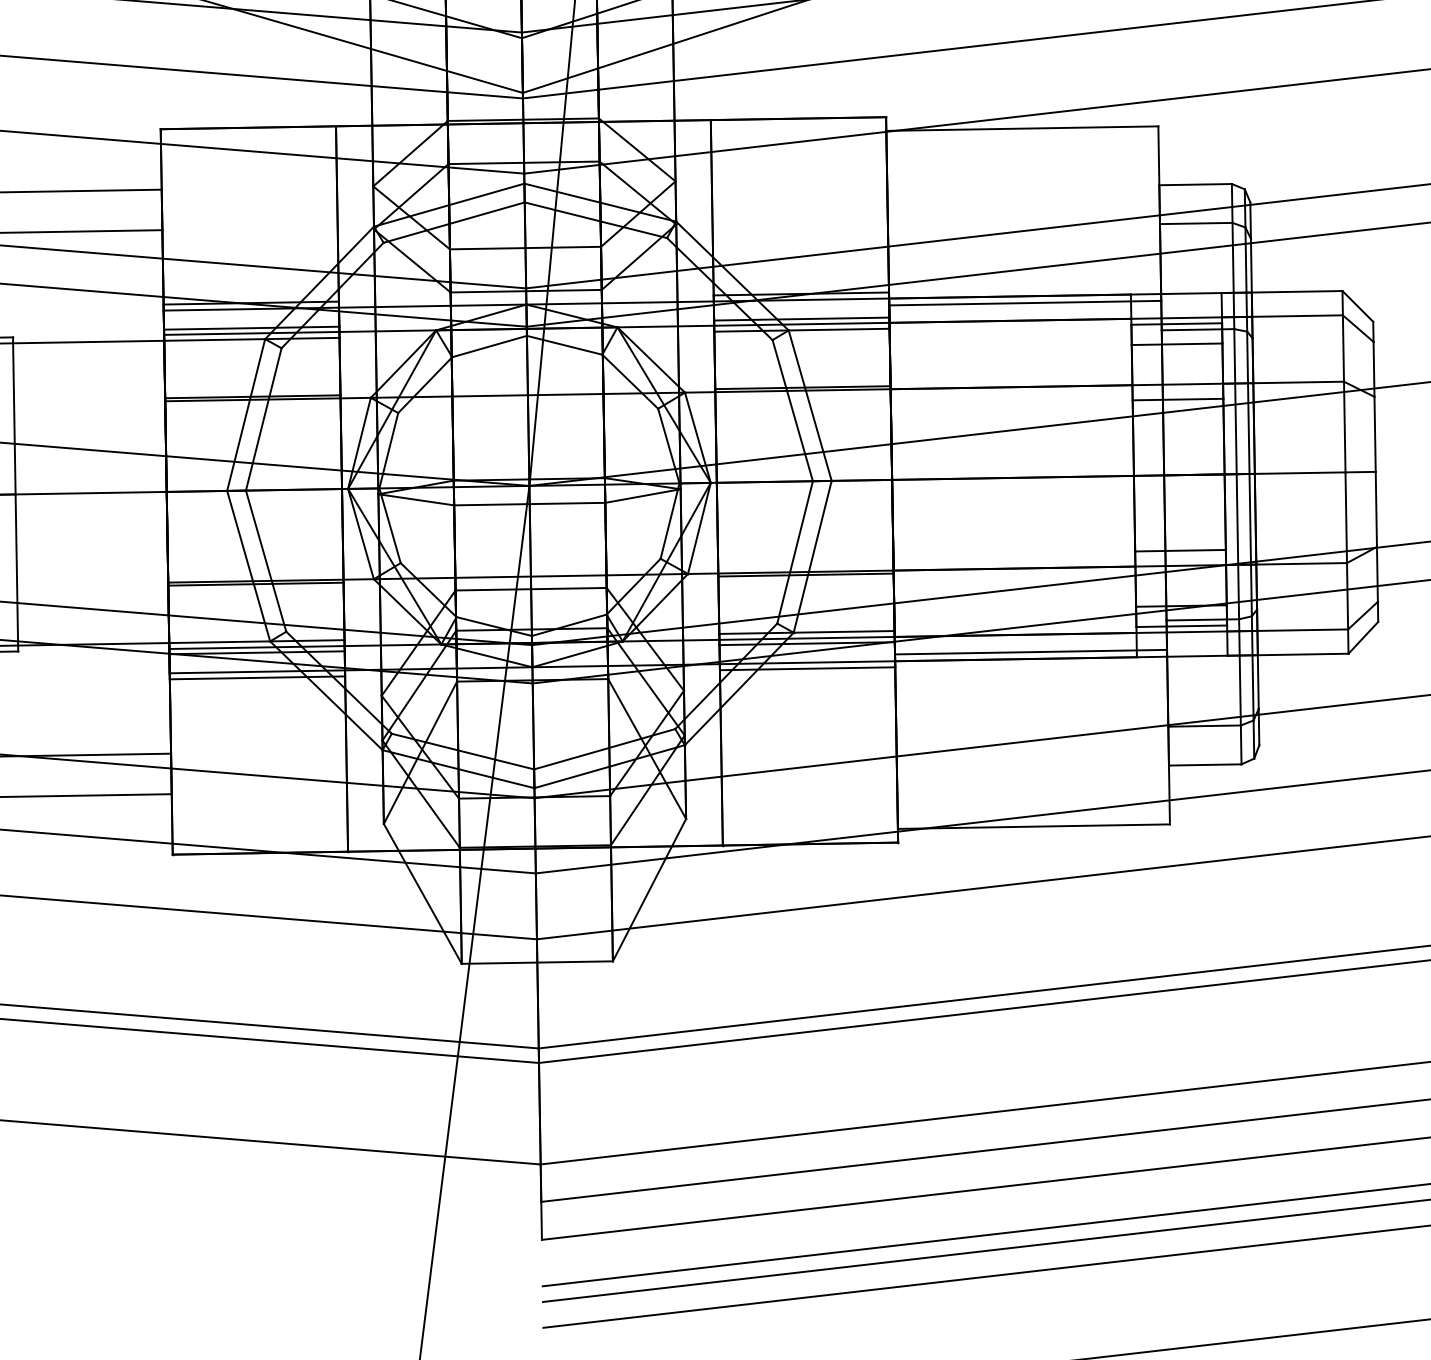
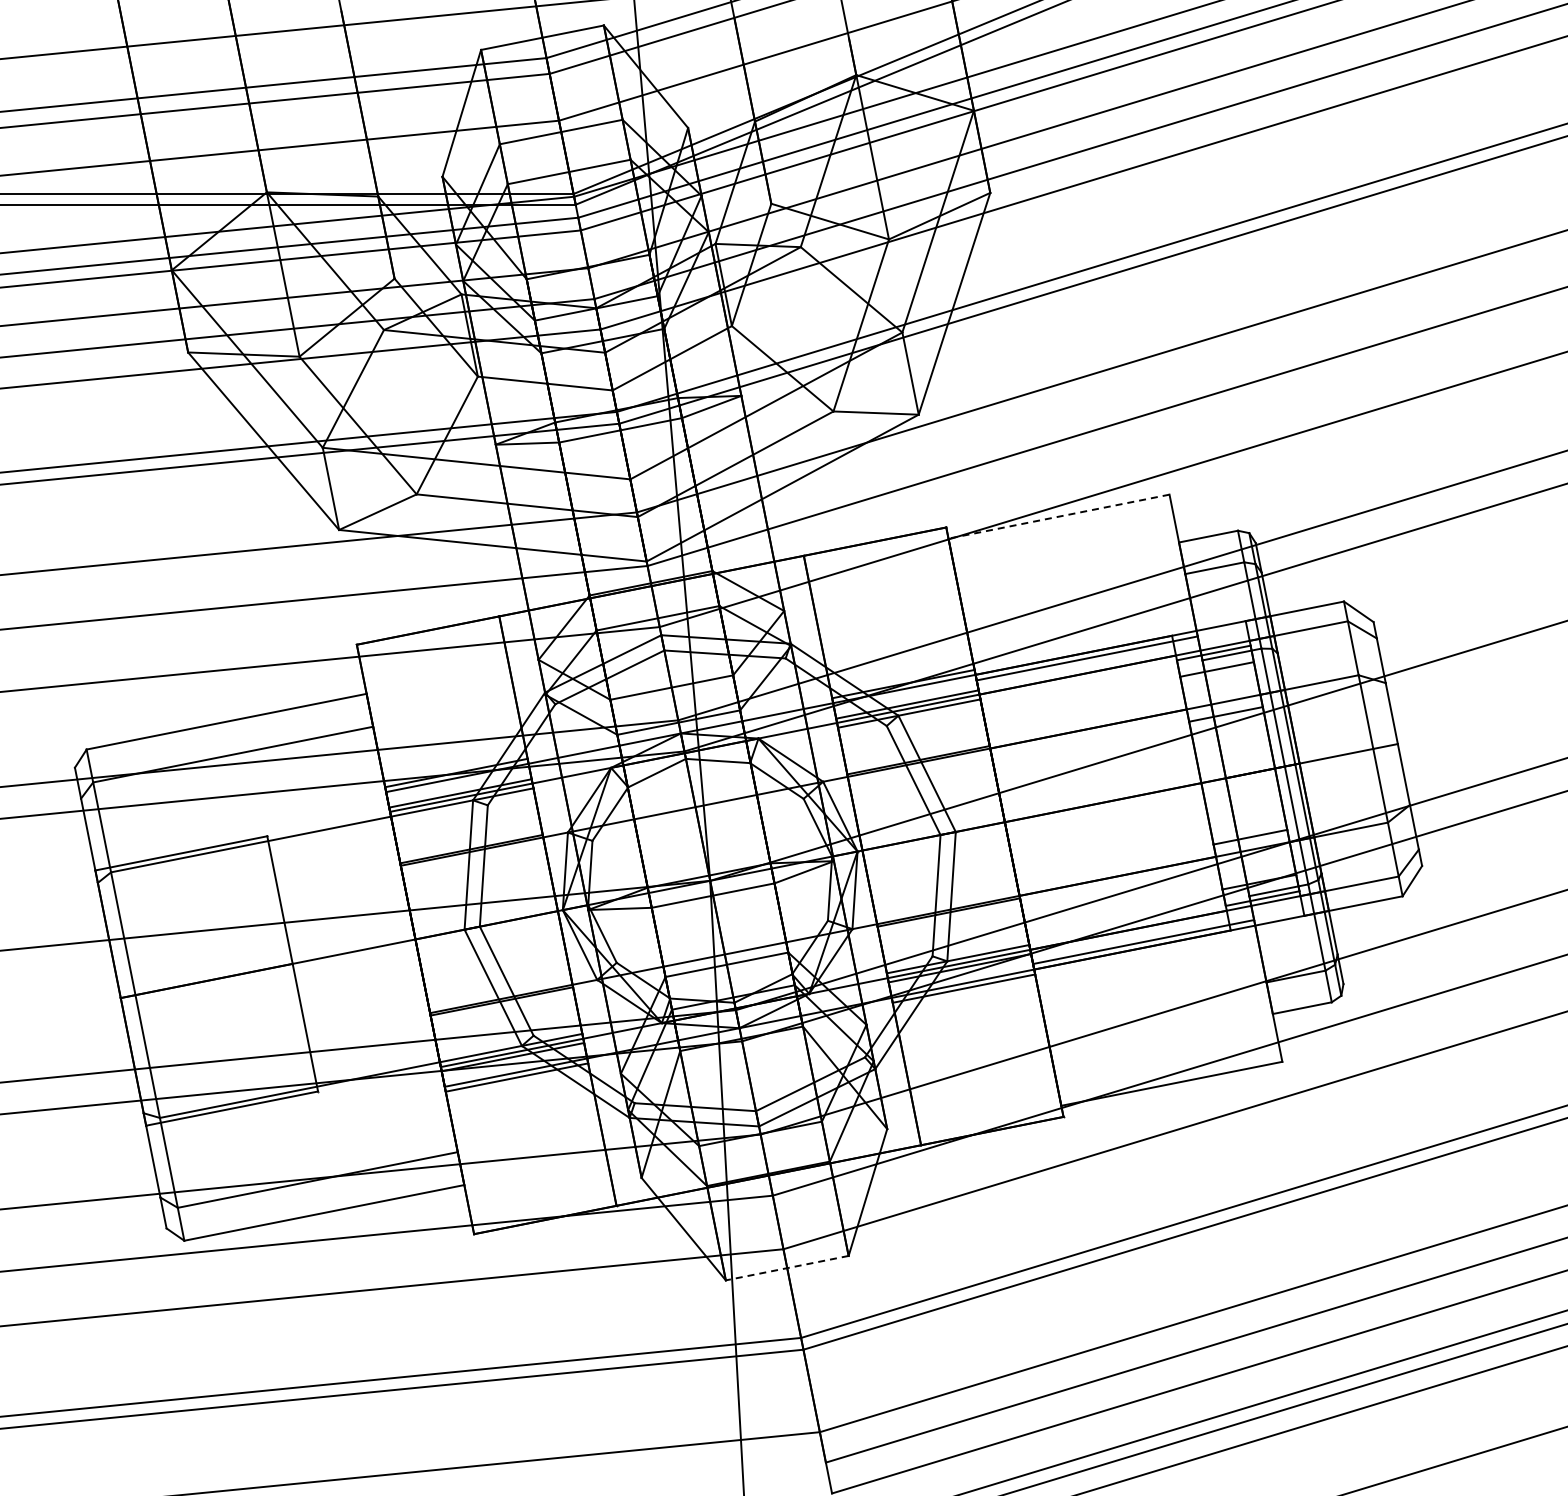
line: (1022, 128) -> (1059, 516), solid -> dashed
line: (537, 963) -> (787, 1268), solid -> dashed

